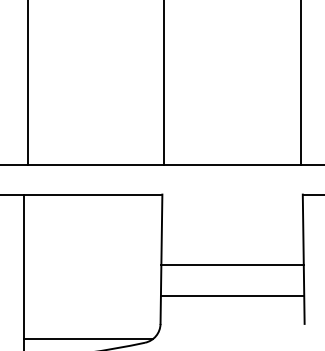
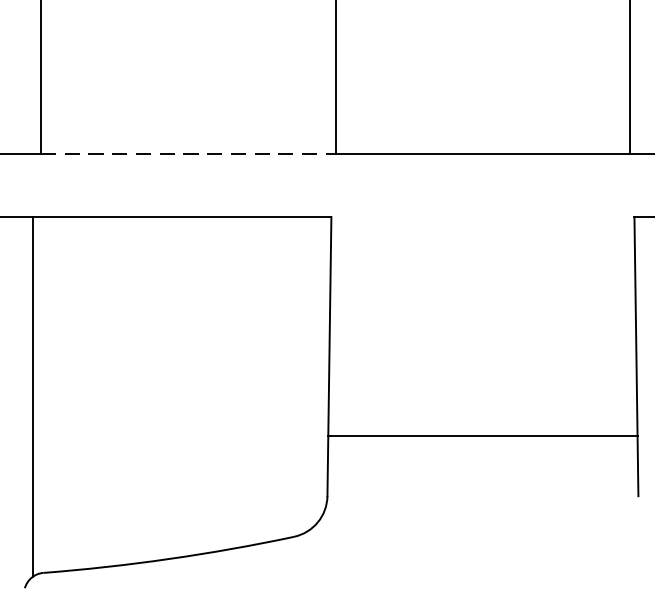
line: (96, 165) -> (189, 154), solid -> dashed
line: (232, 264) -> (482, 367), removed
line: (88, 338) -> (171, 527), removed

